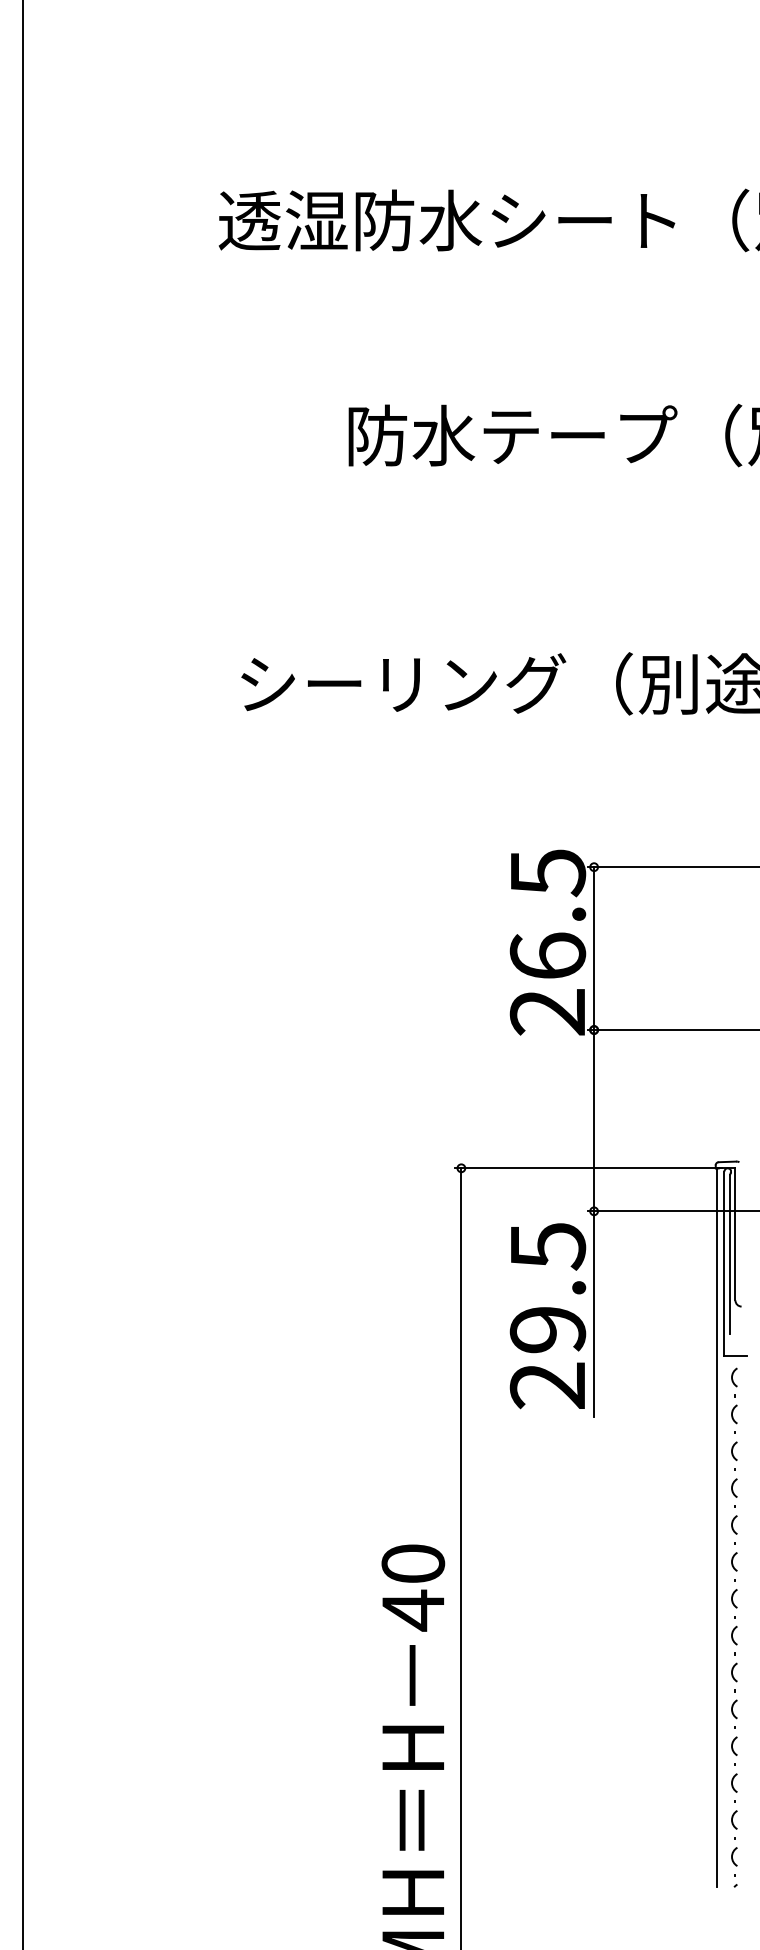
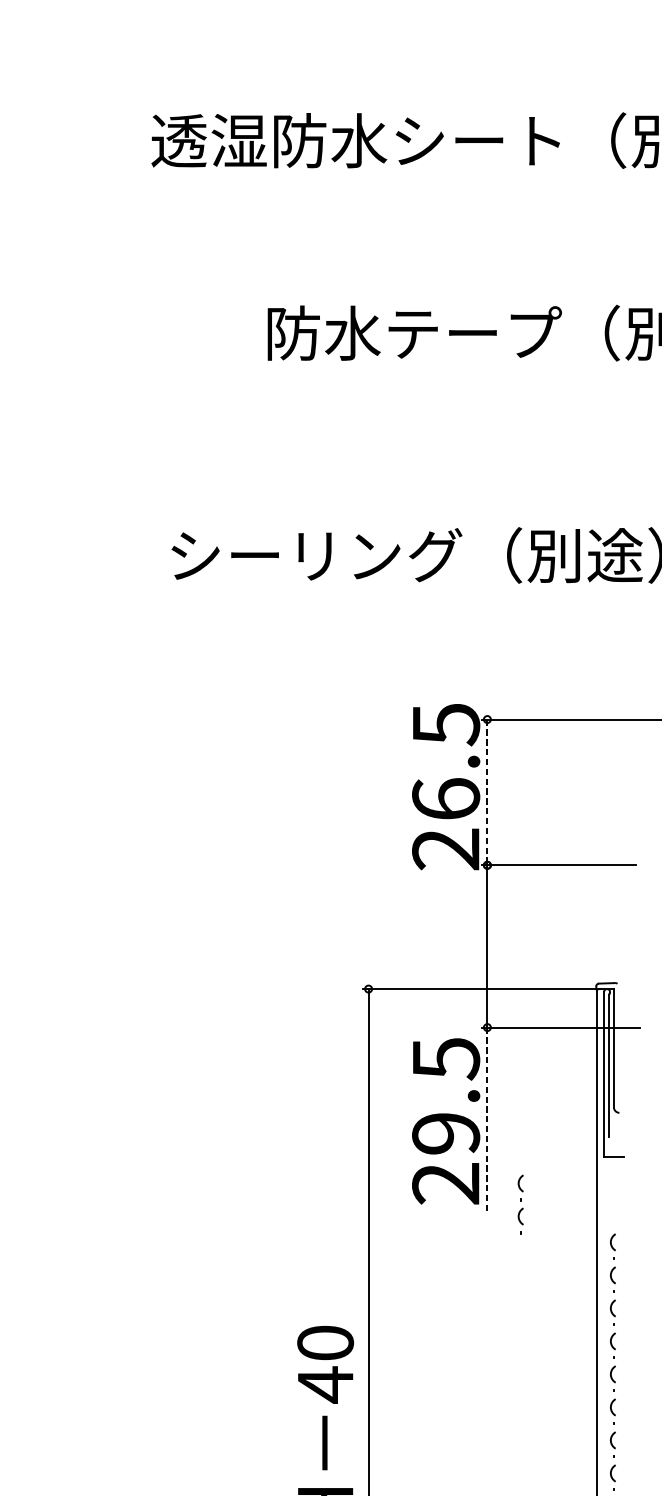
line: (594, 949) -> (487, 793), solid -> dashed
line: (594, 1314) -> (487, 1119), solid -> dashed
part: (734, 1400) -> (520, 1204), moved

